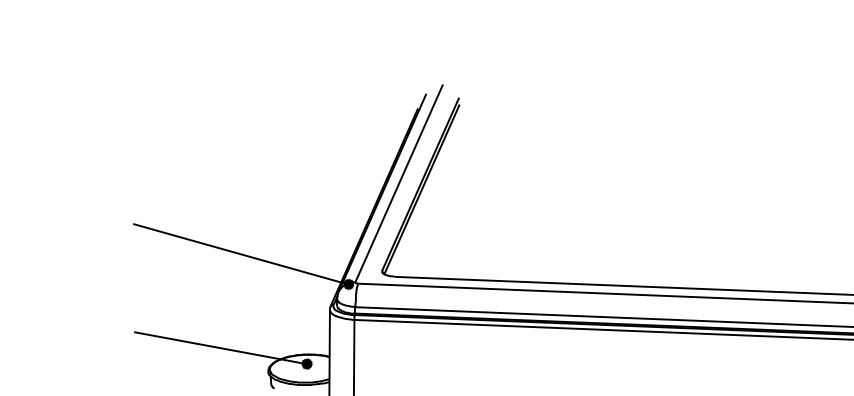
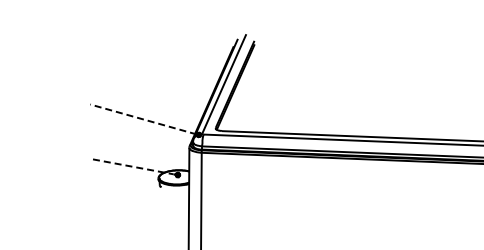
line: (238, 253) -> (143, 119), solid -> dashed
line: (218, 347) -> (133, 166), solid -> dashed

